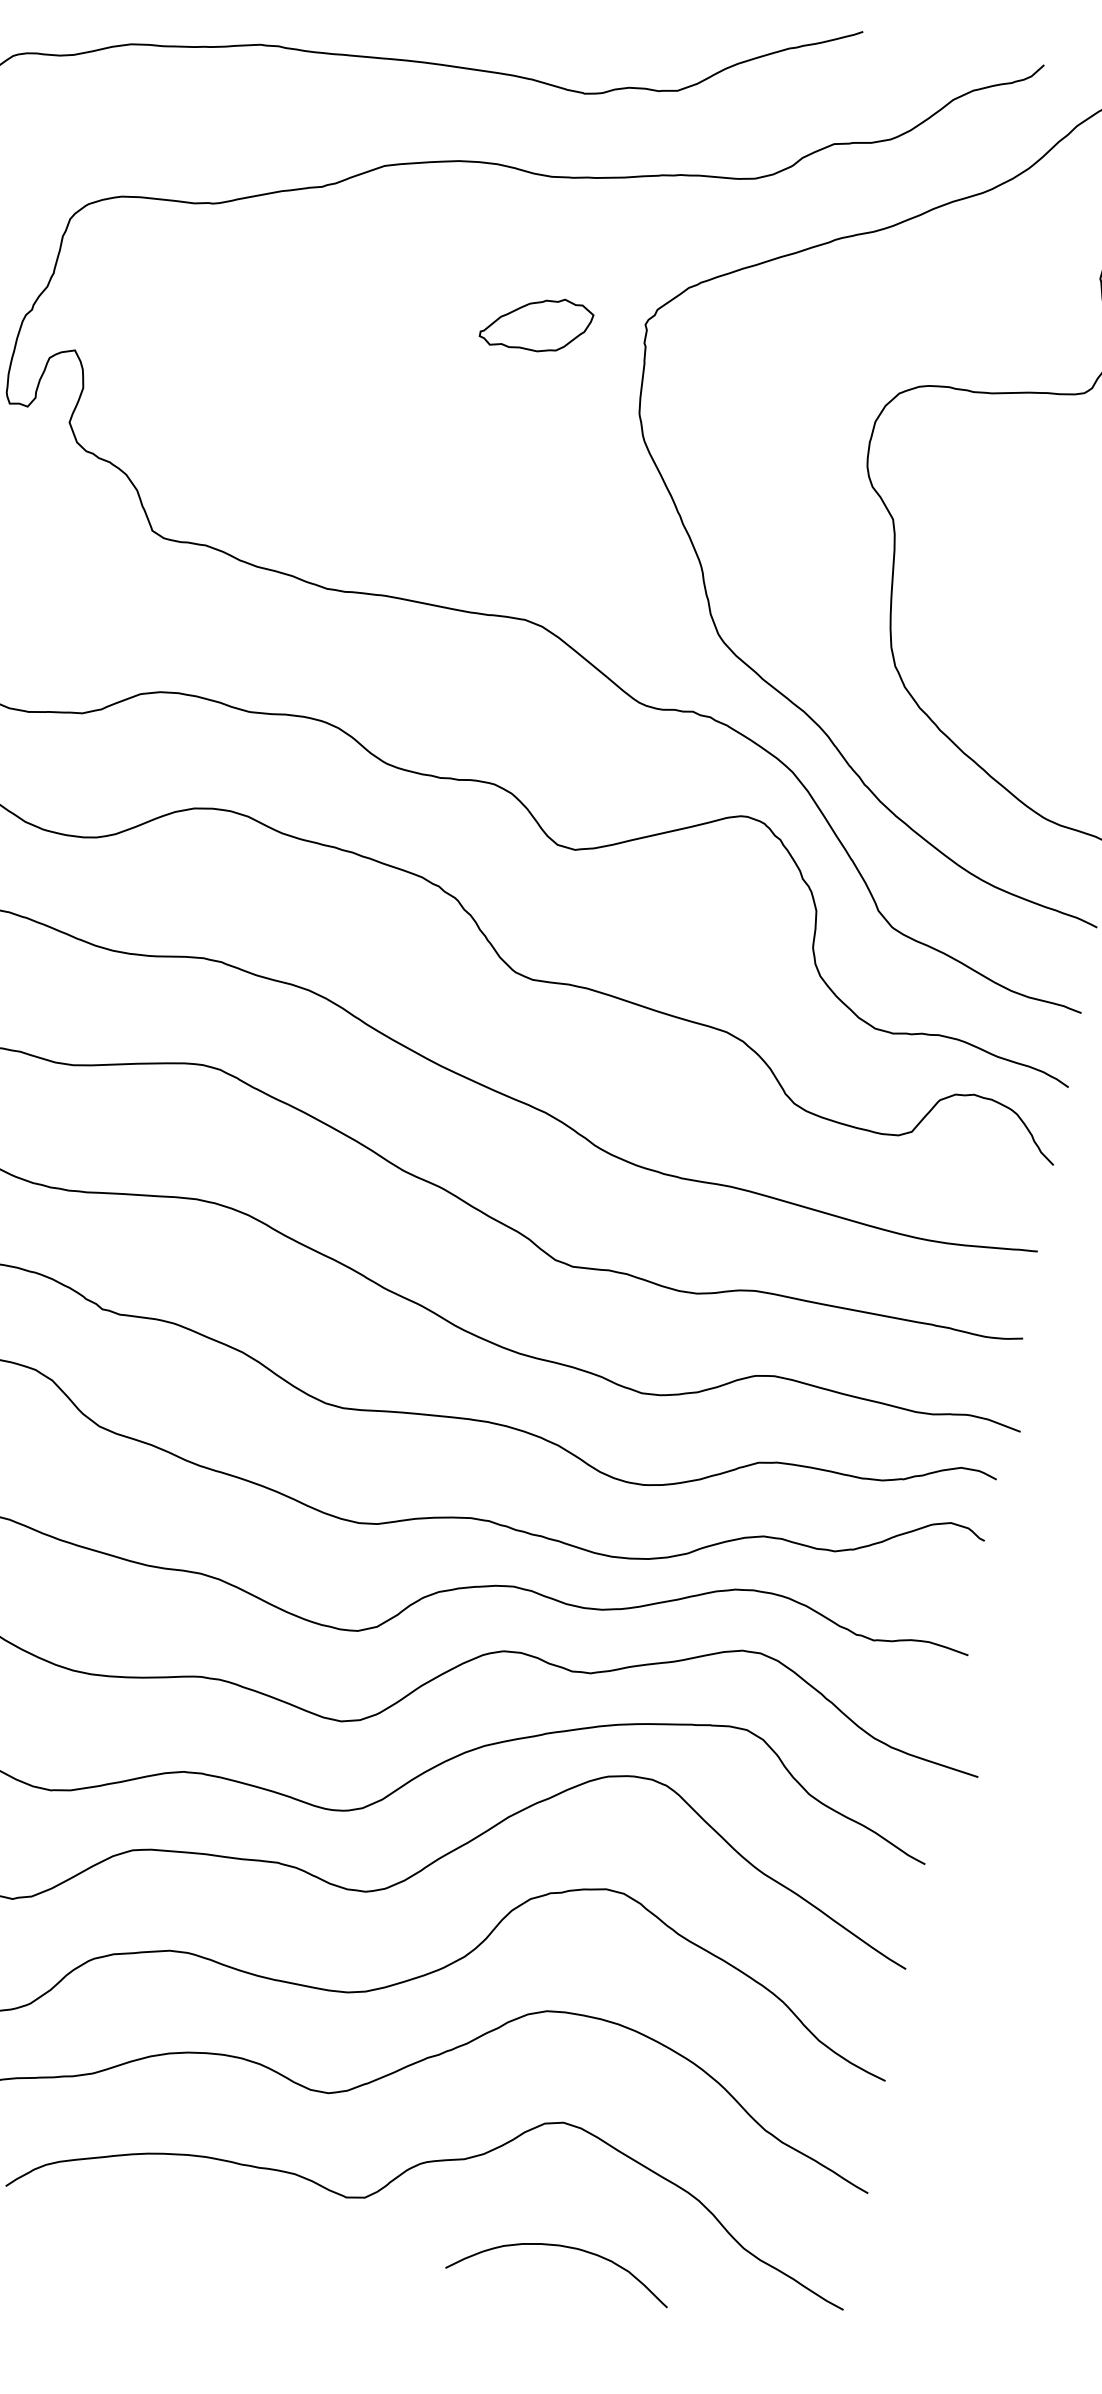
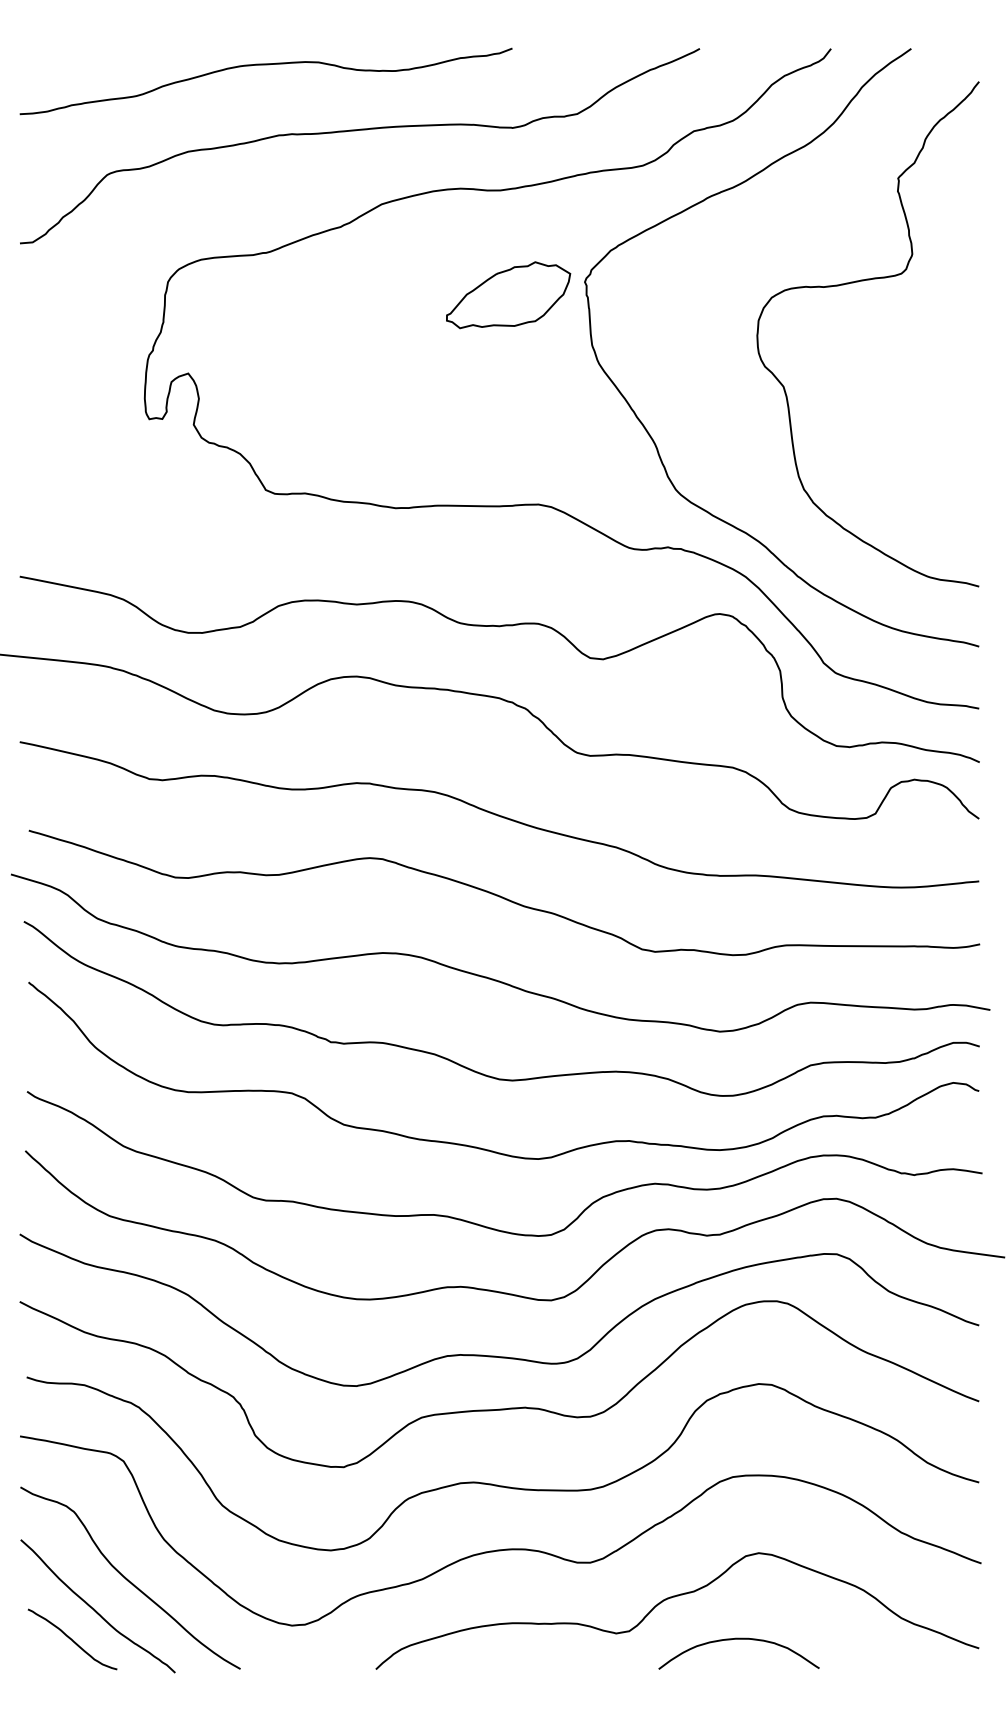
part: (536, 323) -> (508, 295), size x1.6
curve: (563, 2247) -> (738, 1639), moved

